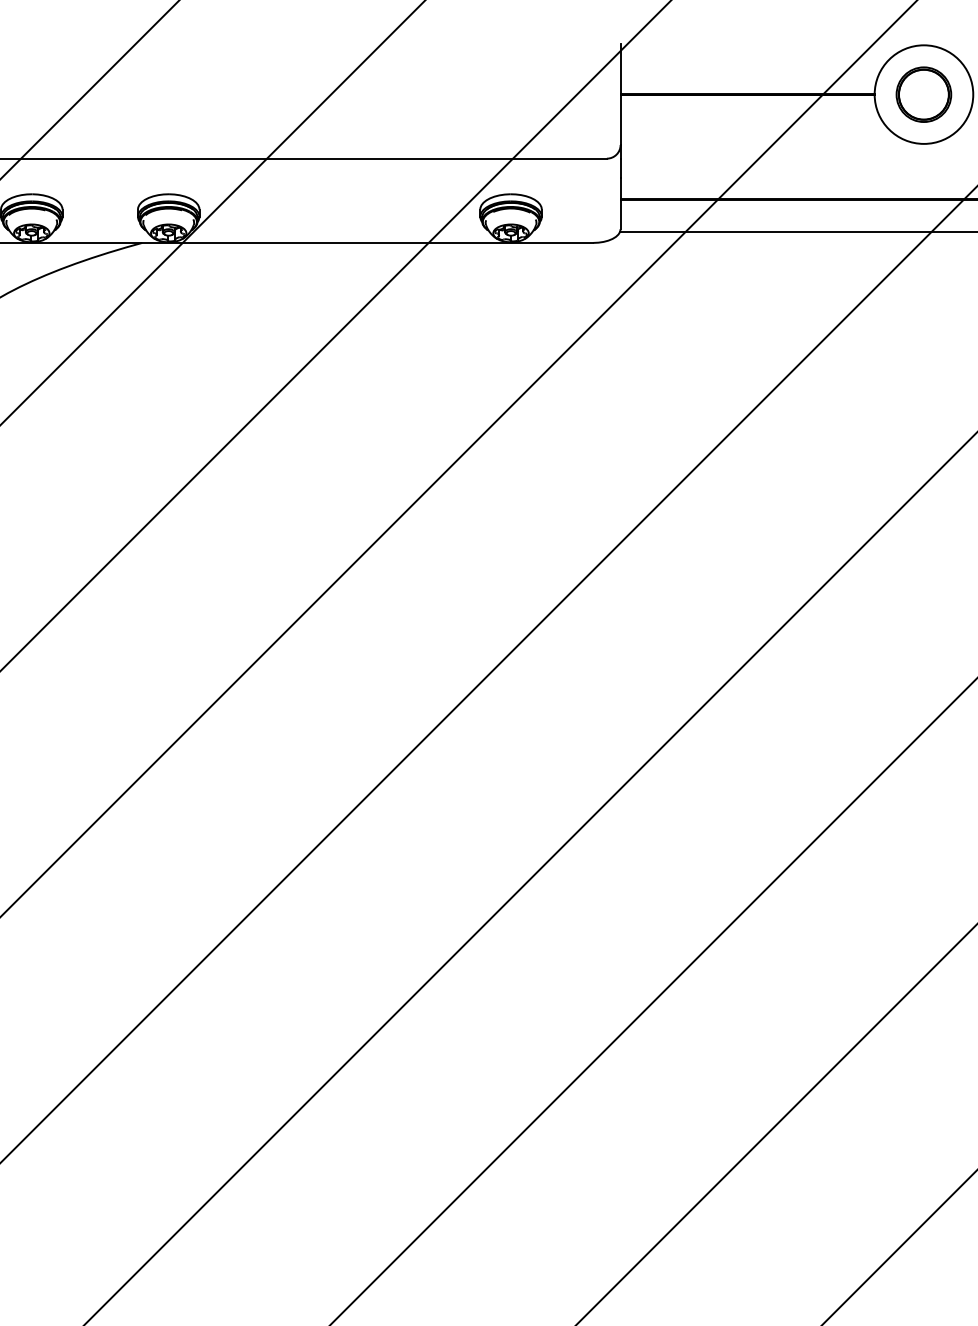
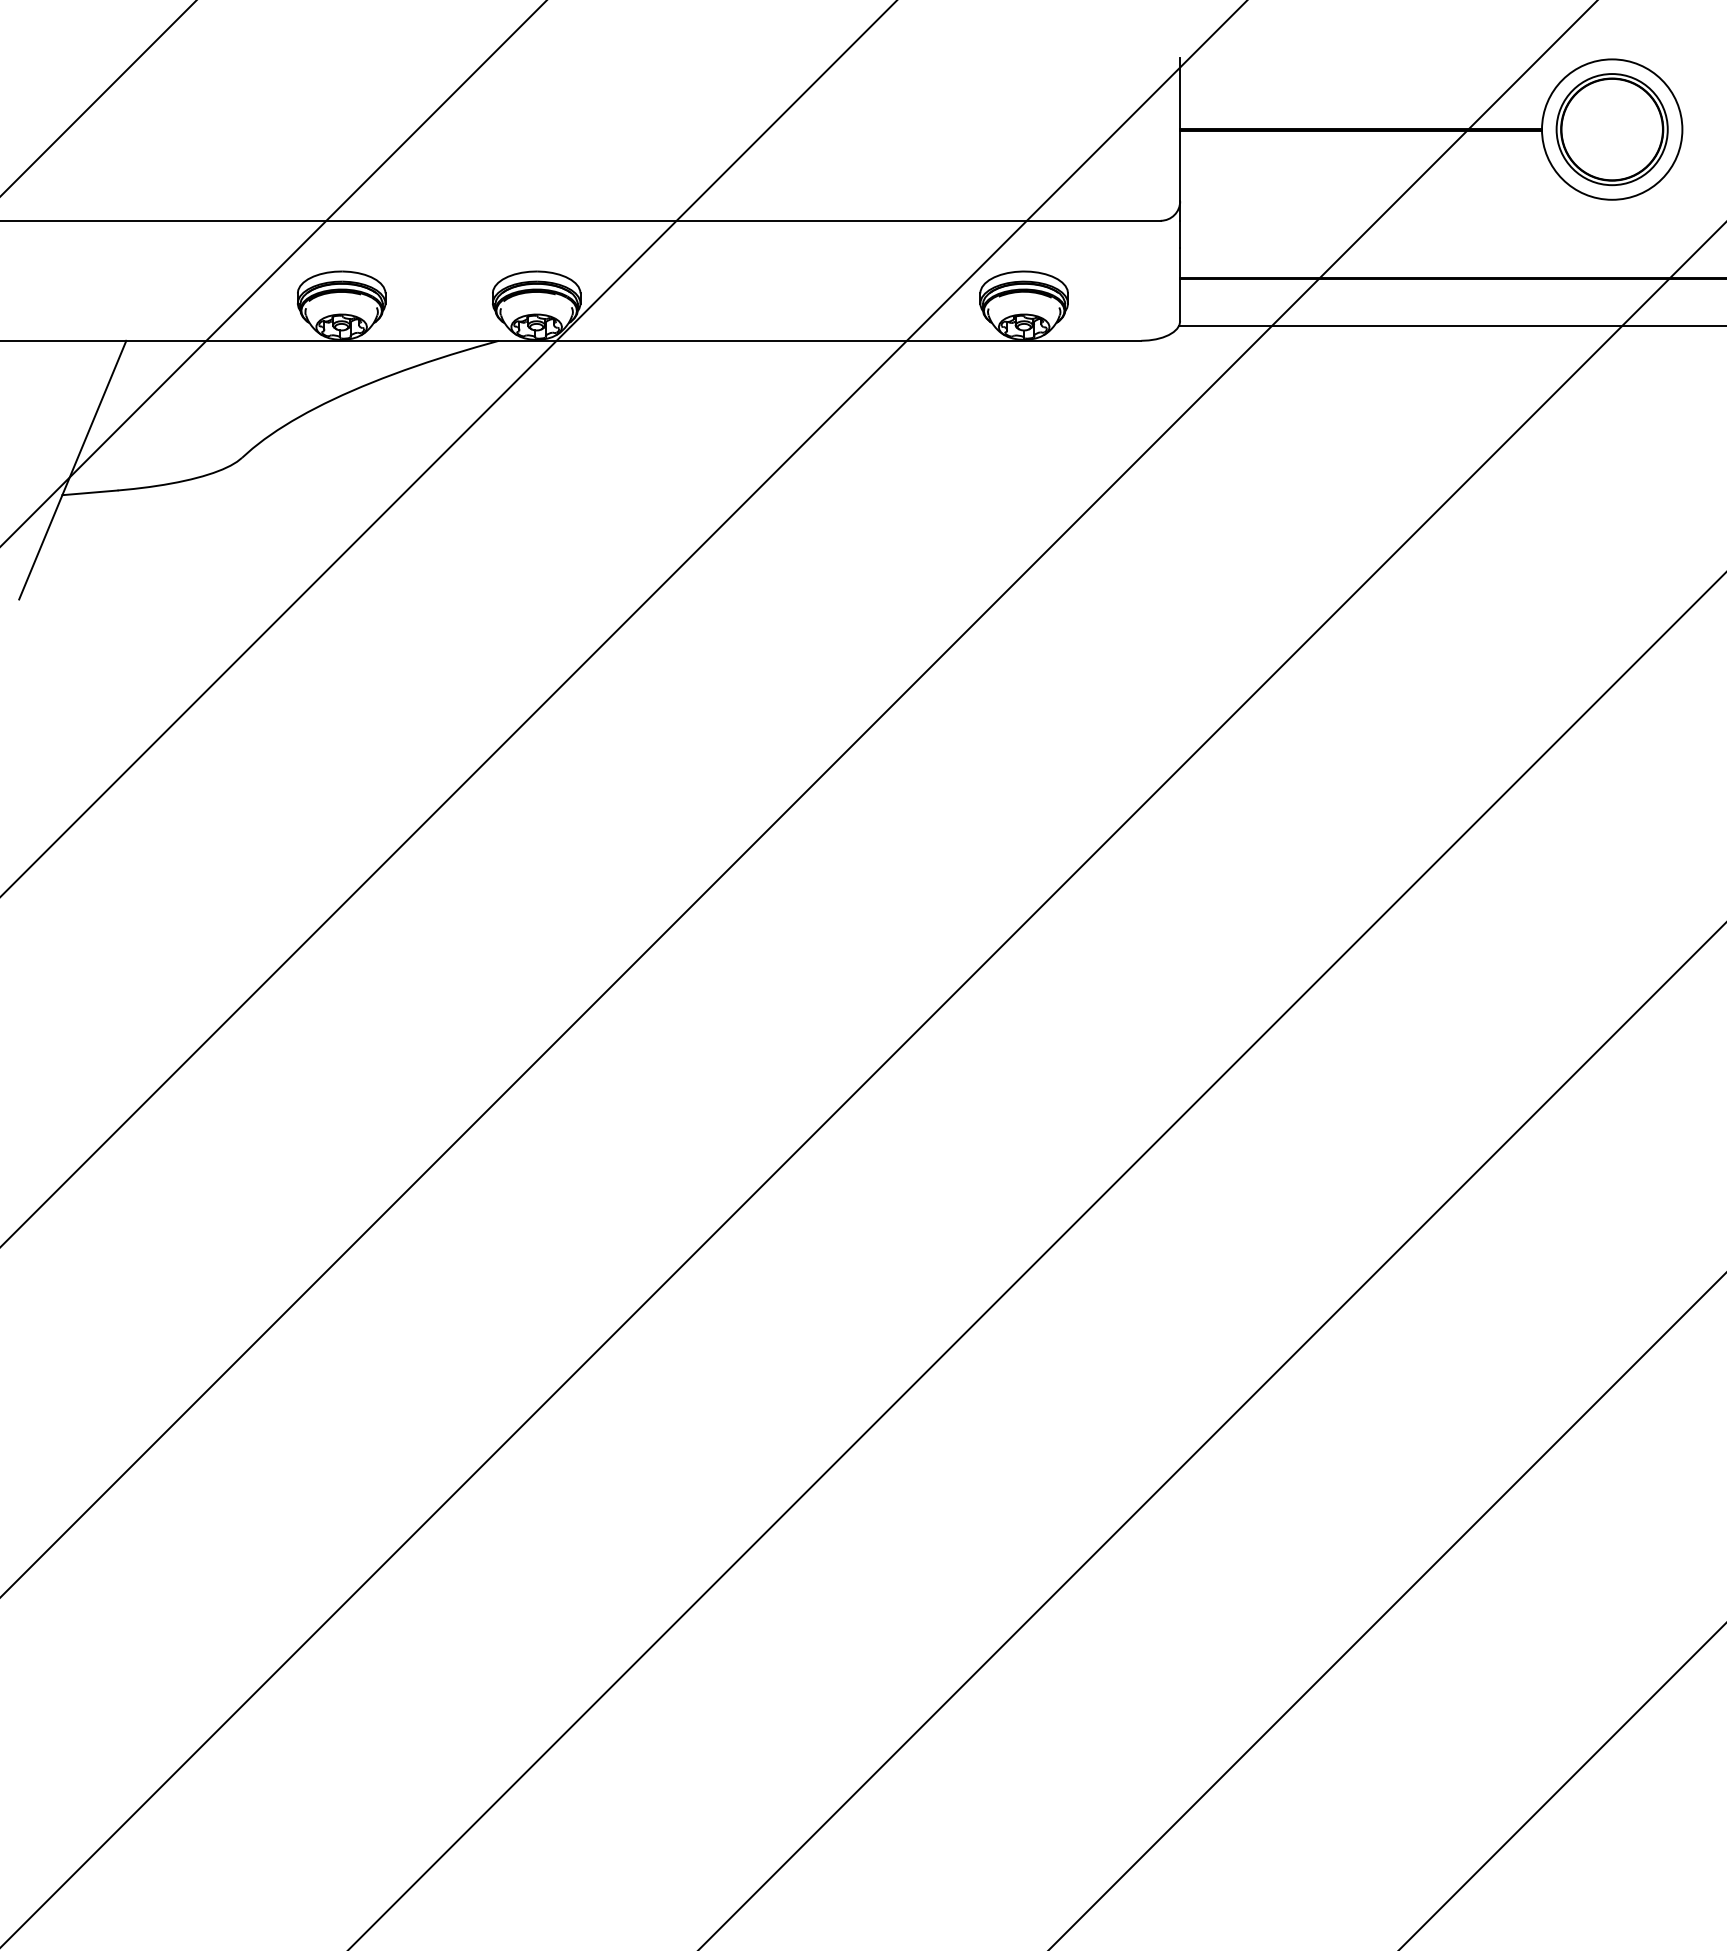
part: (923, 94) -> (1611, 129), size x1.43

